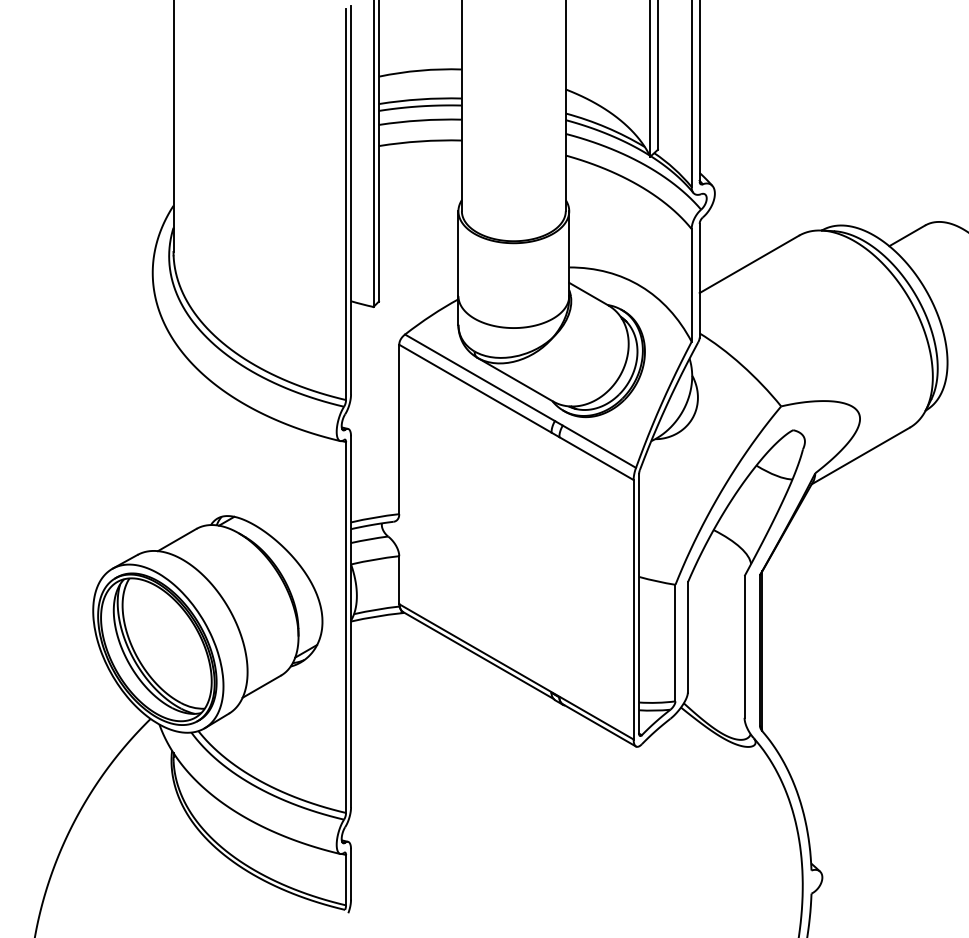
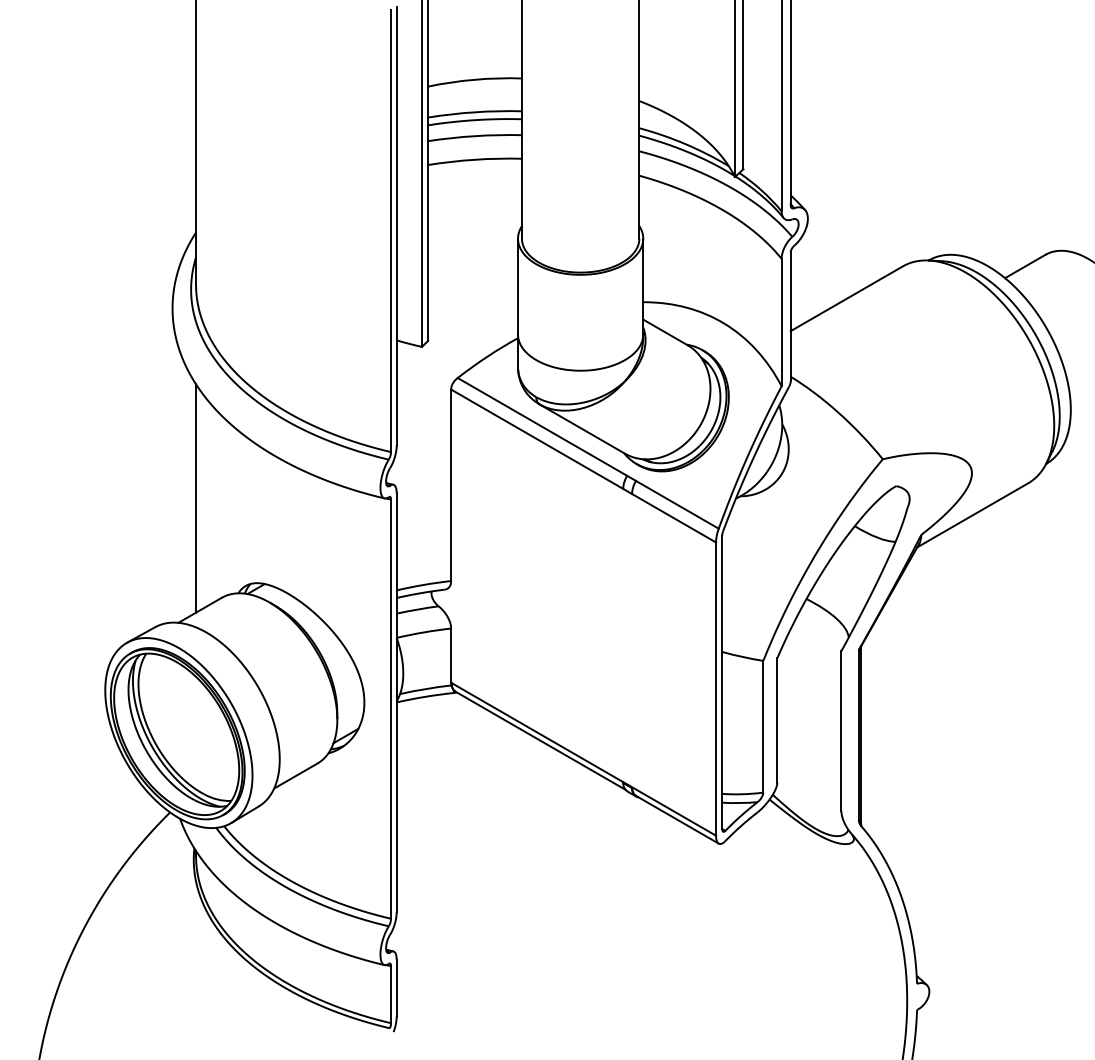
line: (173, 441) -> (196, 498), added

